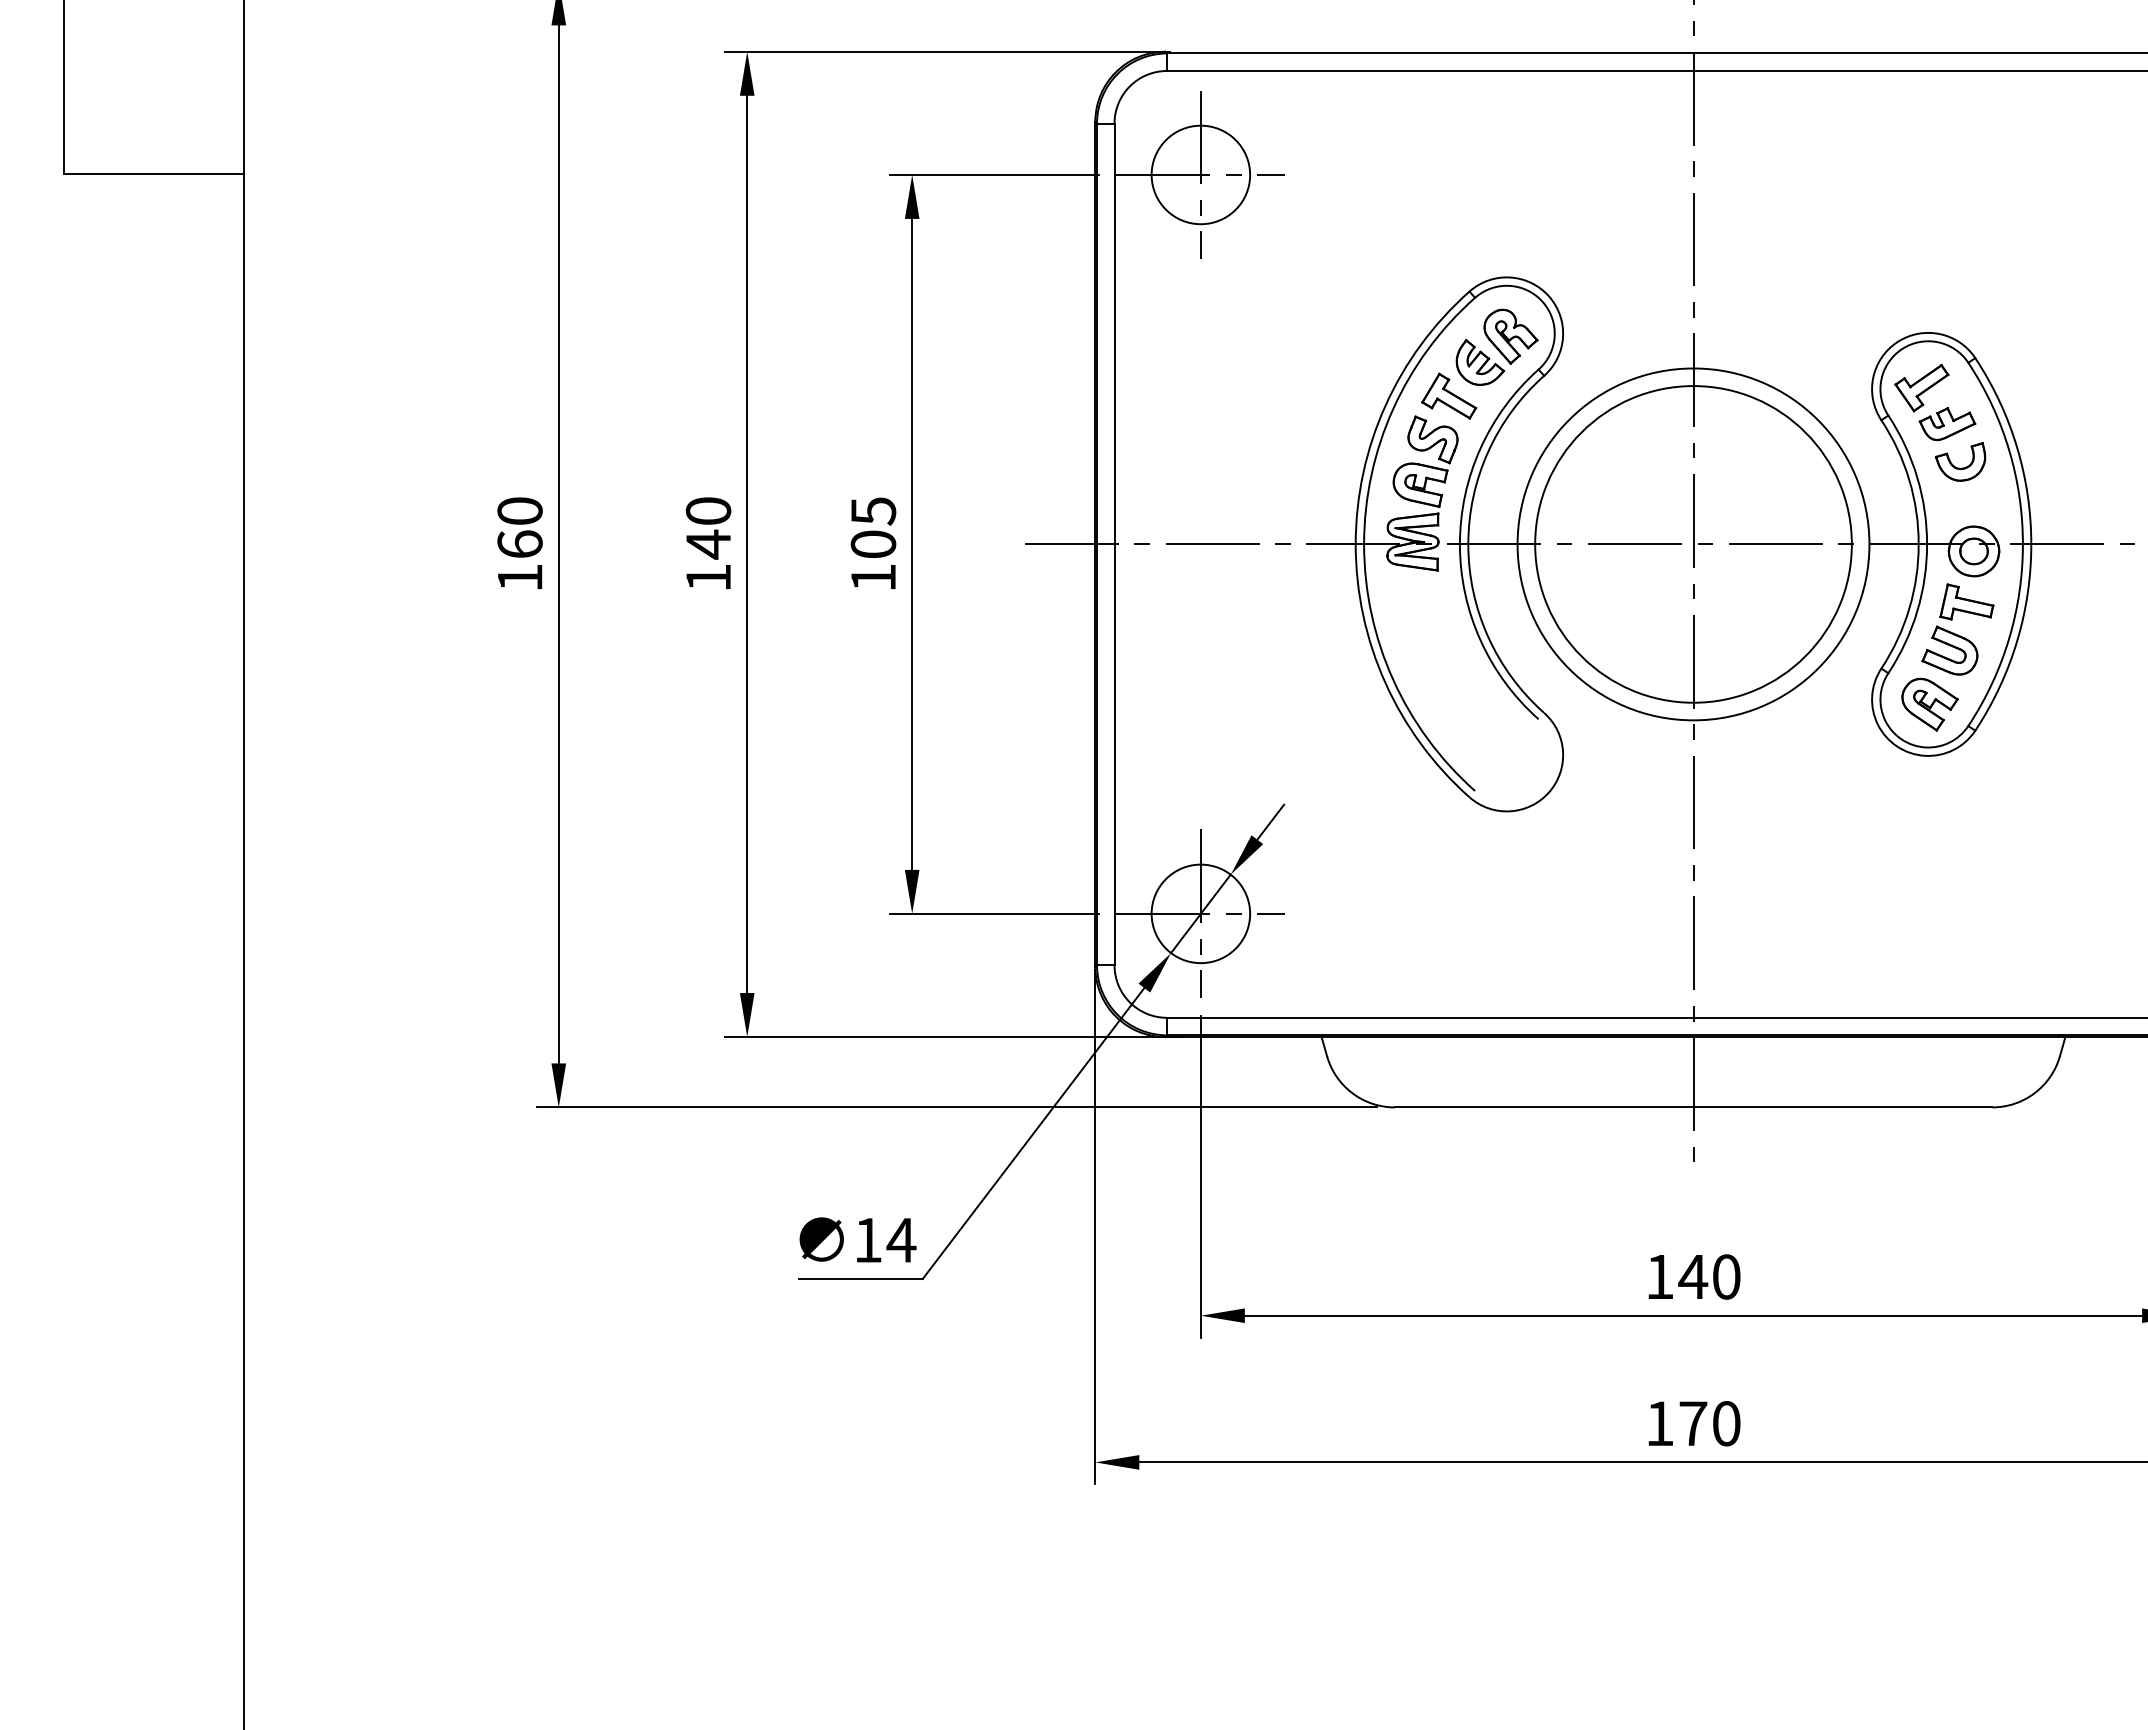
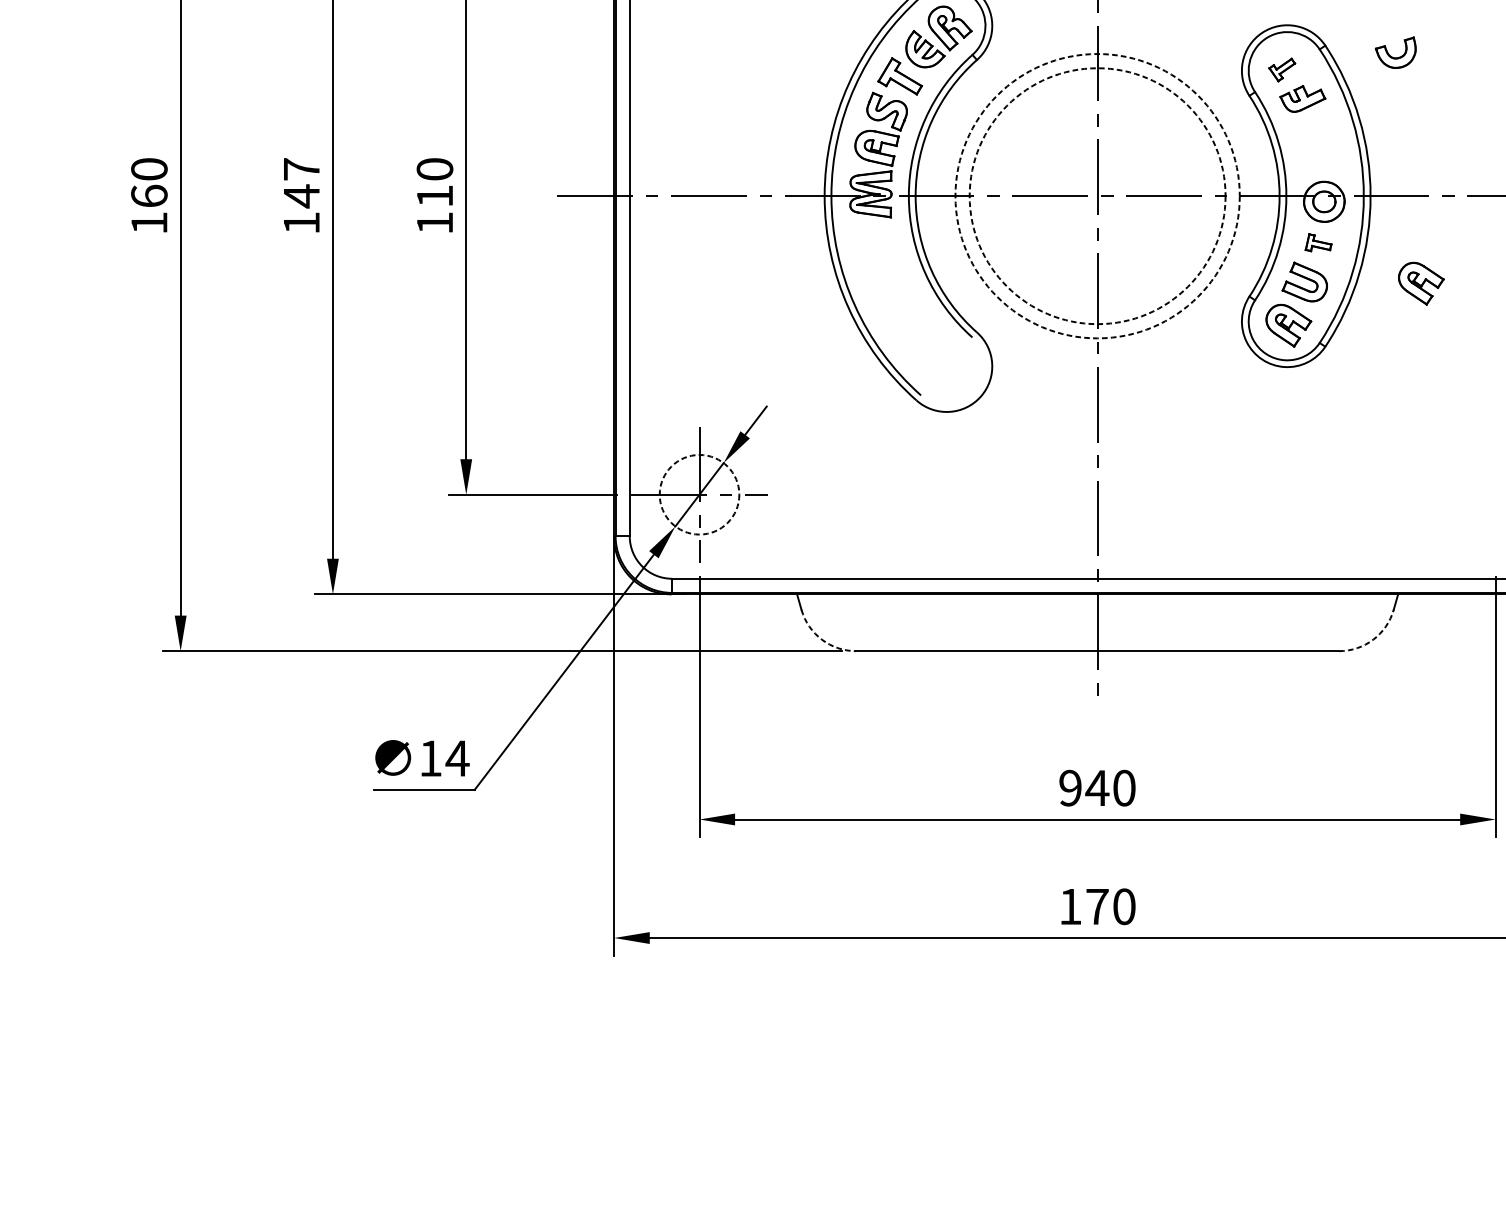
part: (1921, 388) -> (1281, 70), size x0.6
part: (1959, 467) -> (1395, 57), moved
text: (708, 510) -> (301, 168), 140 -> 147
text: (873, 527) -> (434, 182), 105 -> 110
circle: (1693, 544) -> (1097, 196), solid -> dashed
circle: (1693, 544) -> (1097, 196), solid -> dashed
part: (1966, 601) -> (1318, 242), size x0.6
part: (2093, 652) -> (1420, 283), added
circle: (1200, 913) -> (699, 494), solid -> dashed
arc: (1352, 1093) -> (822, 639), solid -> dashed
arc: (2034, 1093) -> (1373, 639), solid -> dashed
text: (1659, 1276) -> (1070, 787), 140 -> 940

